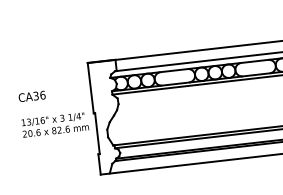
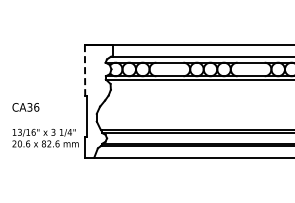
line: (91, 87) -> (85, 70), solid -> dashed
text: (53, 112) -> (45, 125), moved

